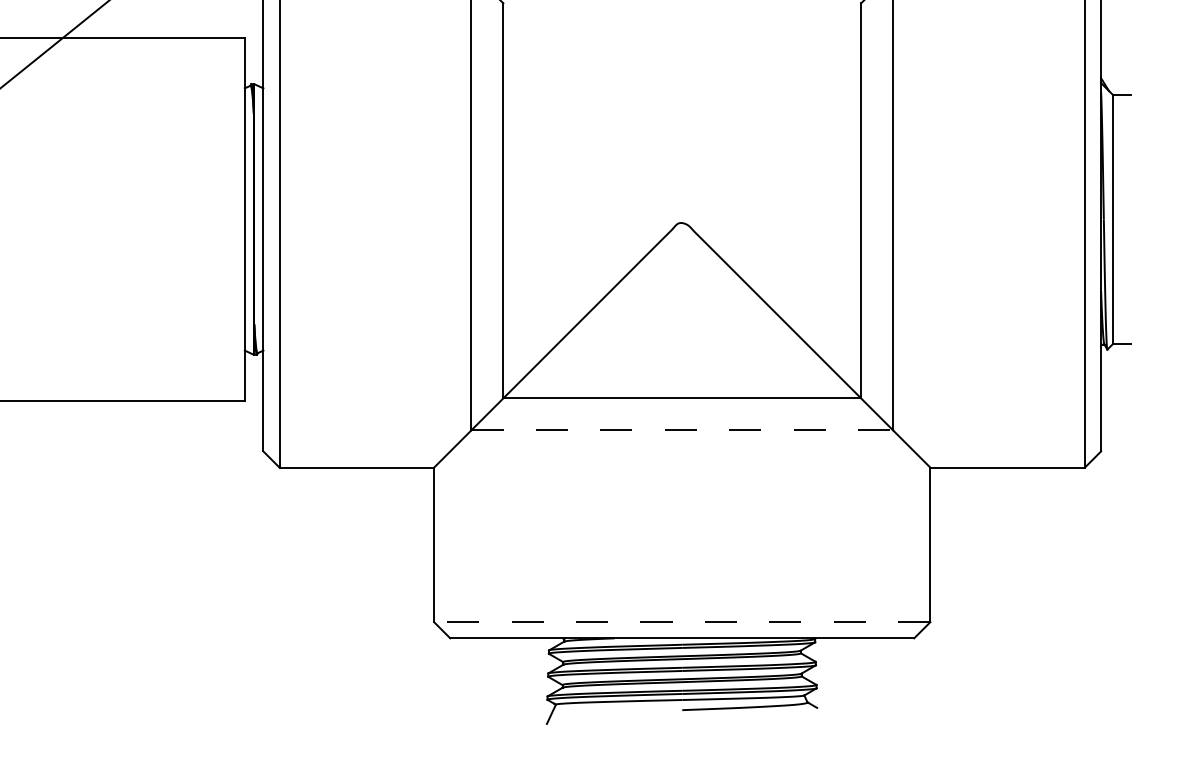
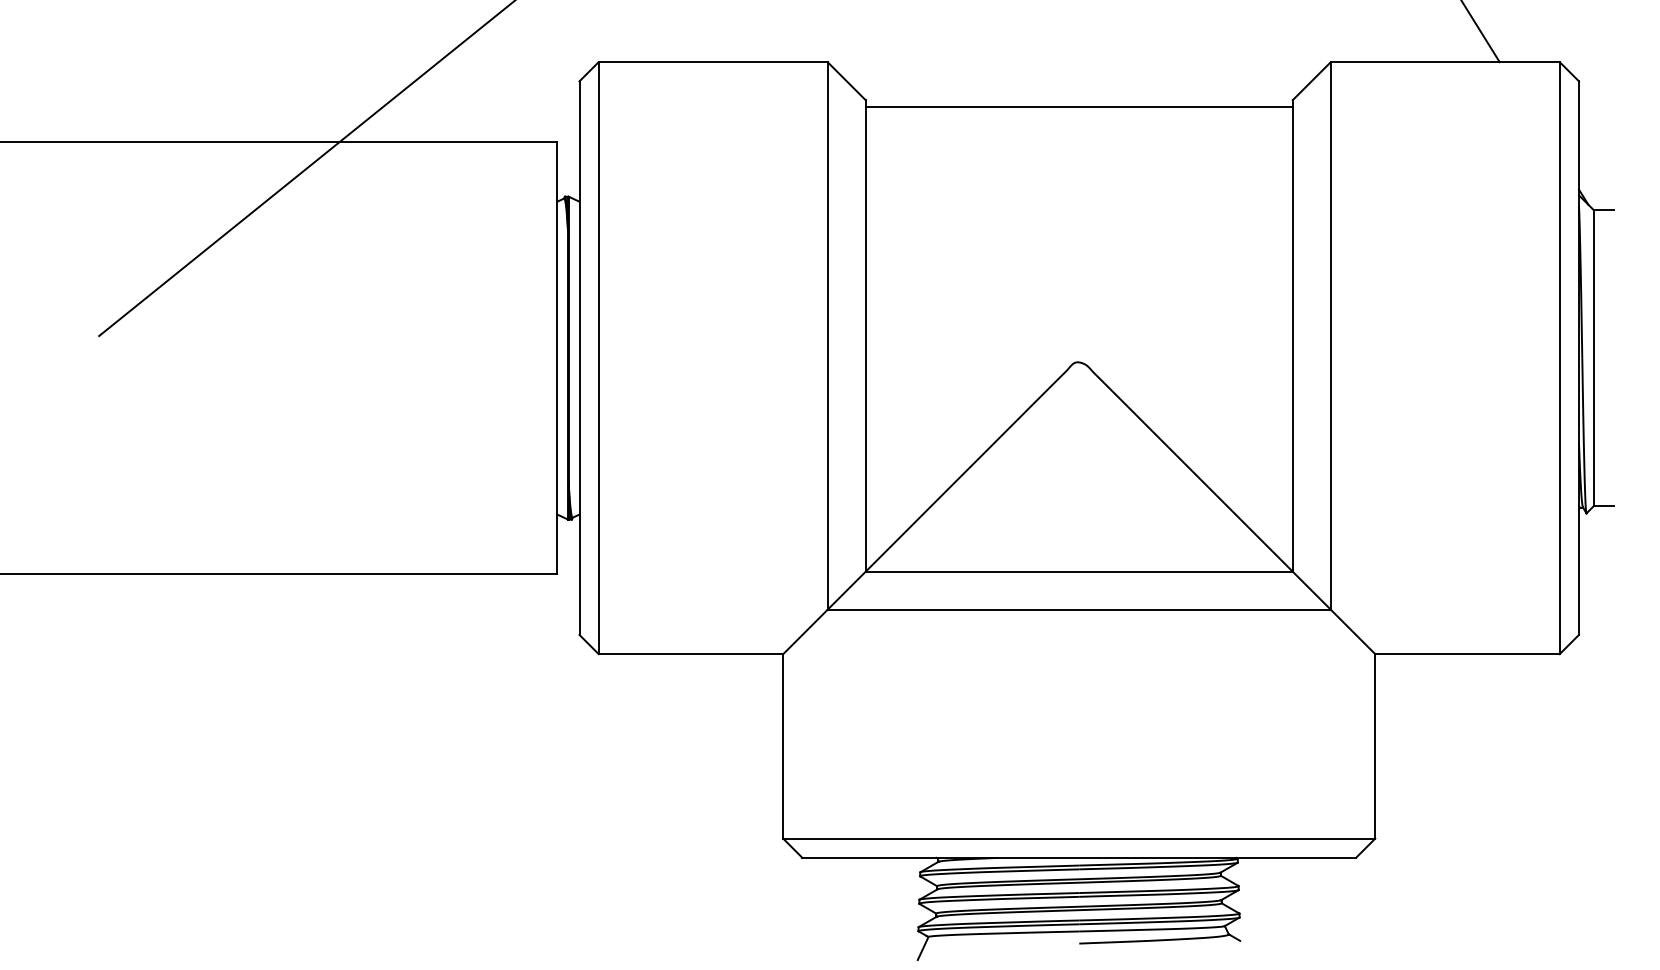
line: (681, 8) -> (1078, 106), added
line: (682, 430) -> (1079, 609), dashed -> solid
line: (681, 622) -> (1078, 838), dashed -> solid

